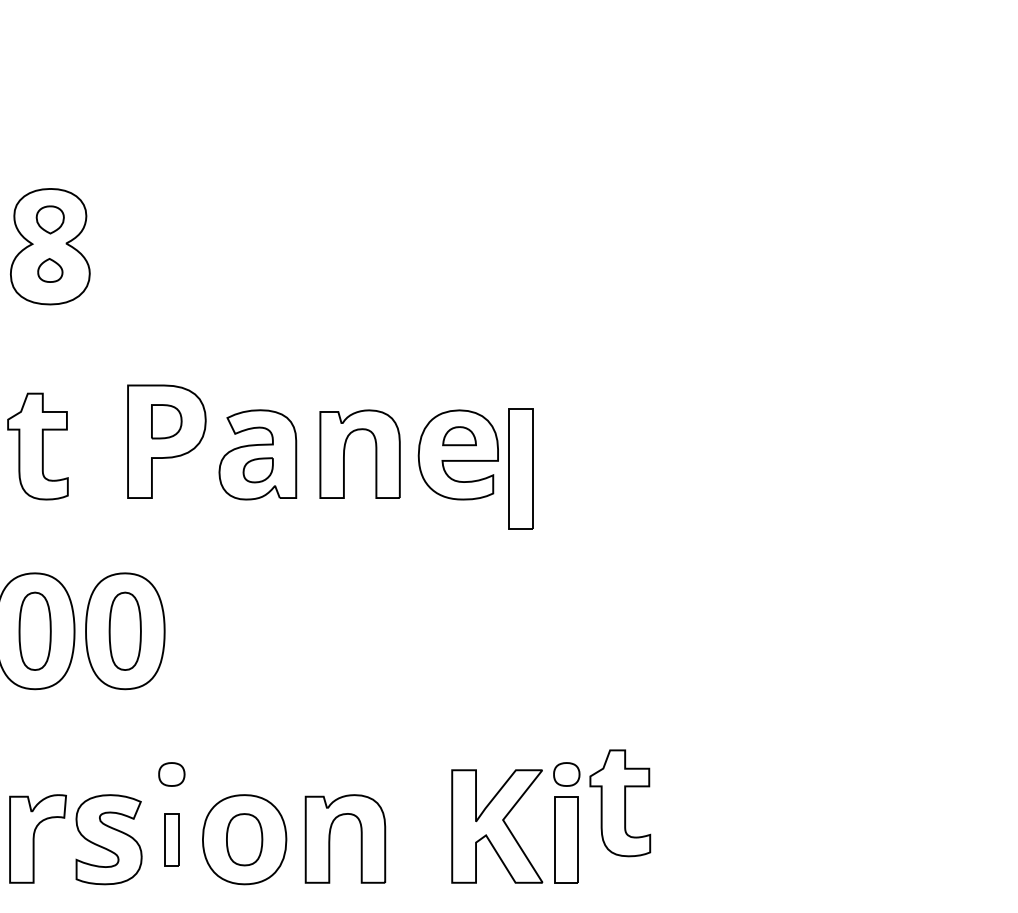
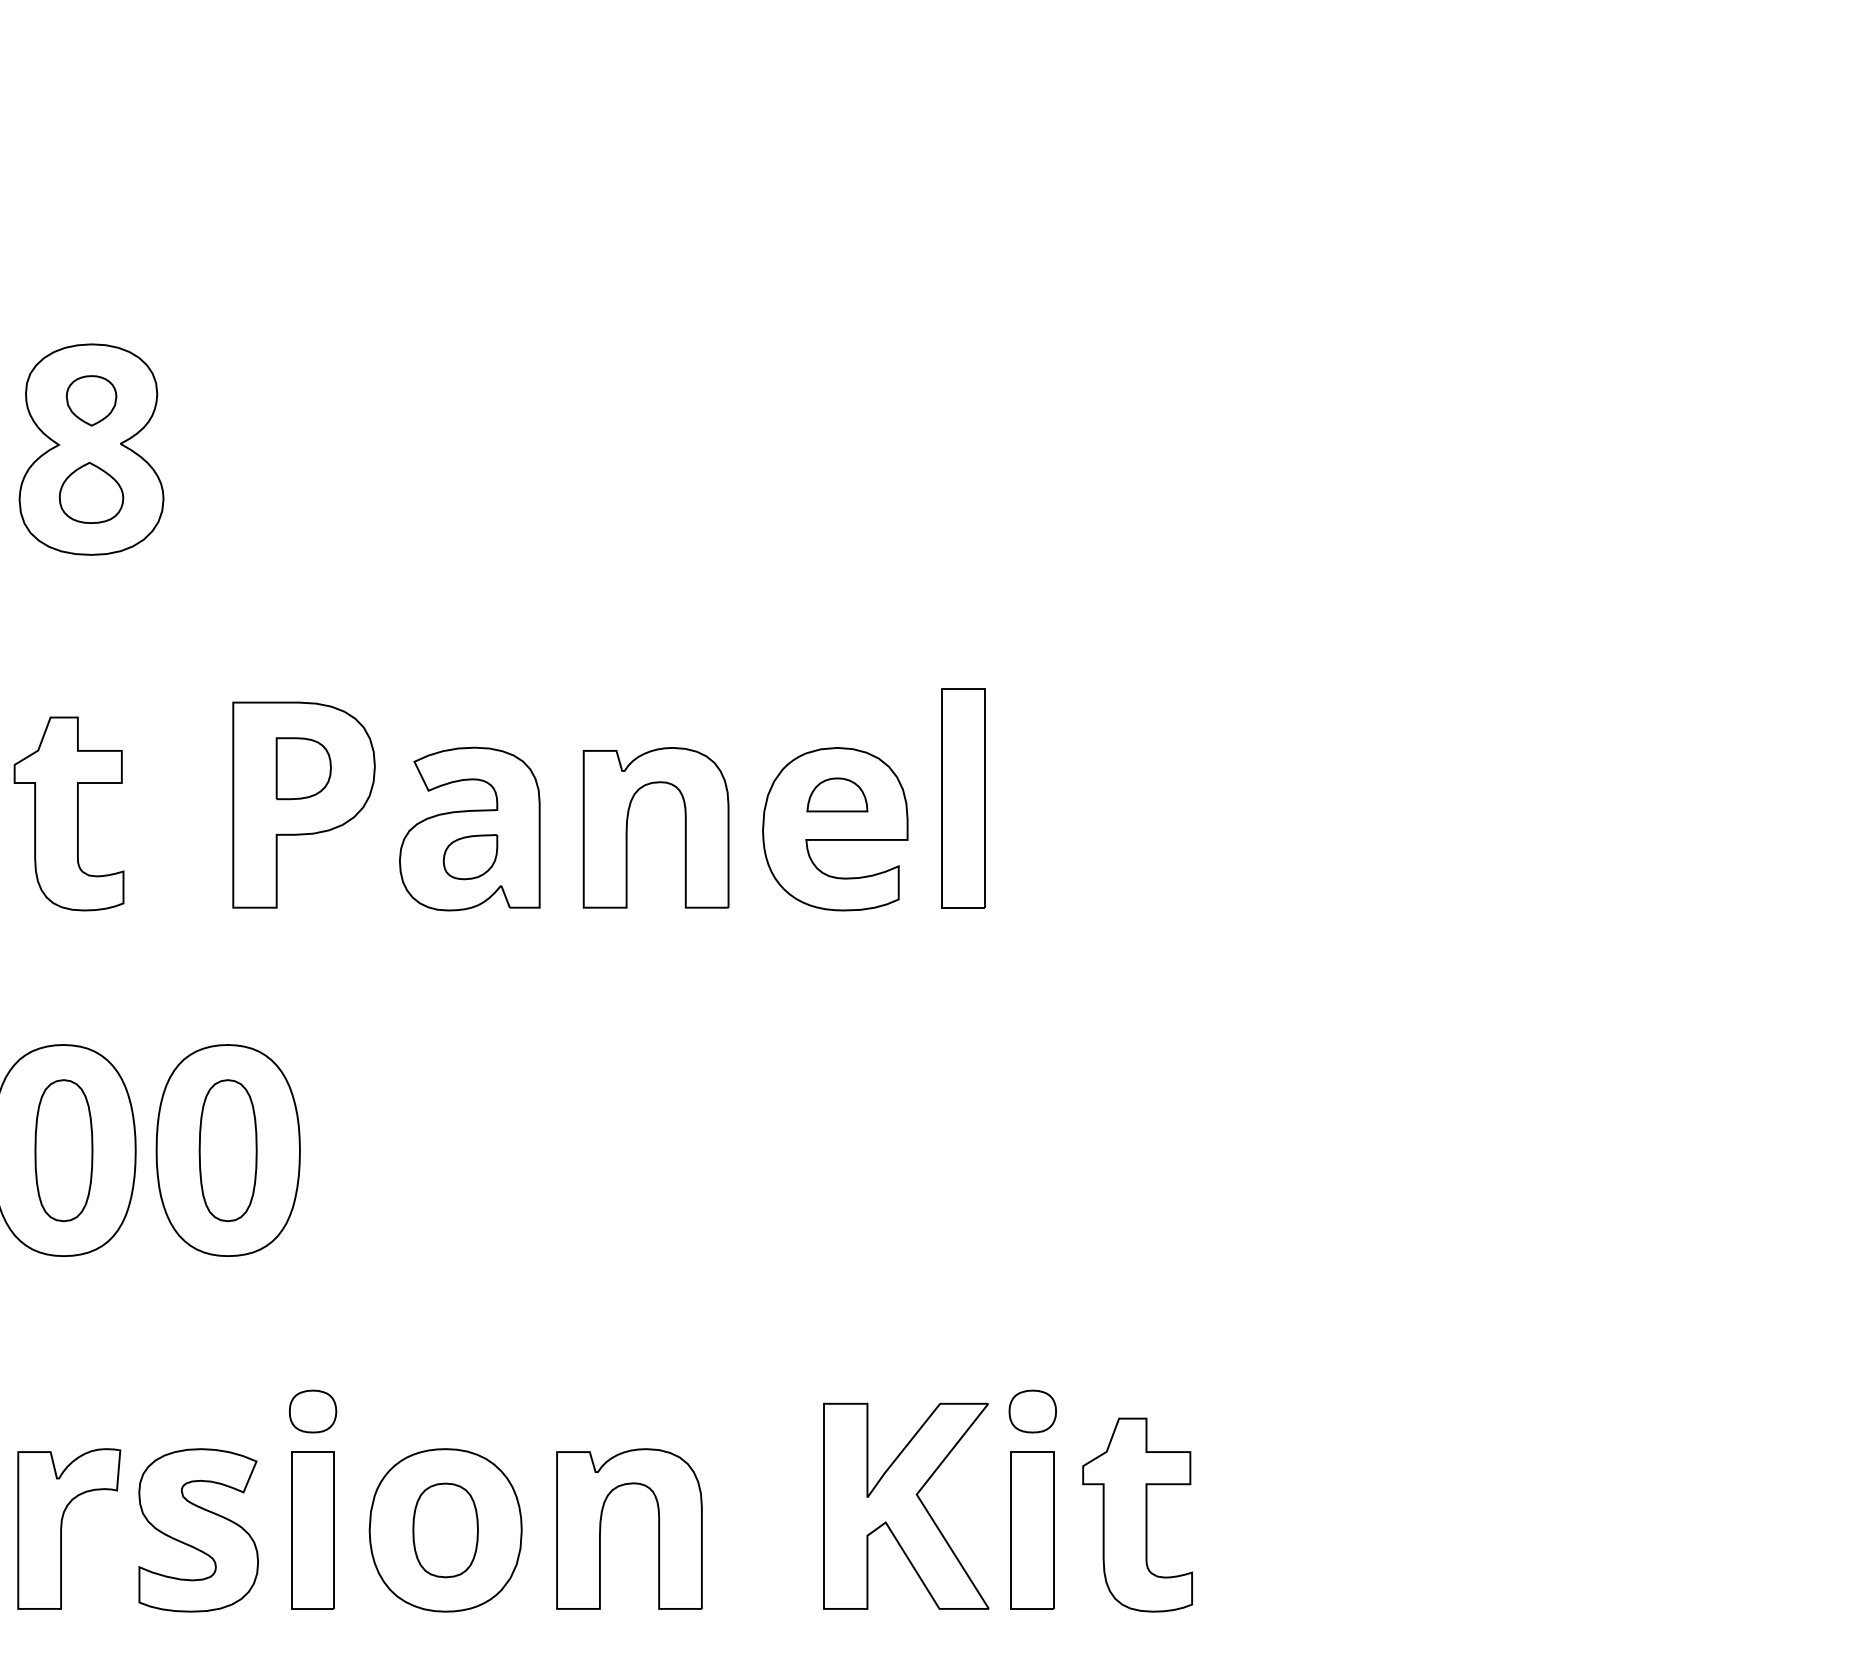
part: (50, 270) -> (91, 493), size x1.43
part: (520, 468) -> (963, 797), moved
part: (620, 803) -> (1137, 1515), moved
part: (171, 839) -> (312, 1530), size x1.67

